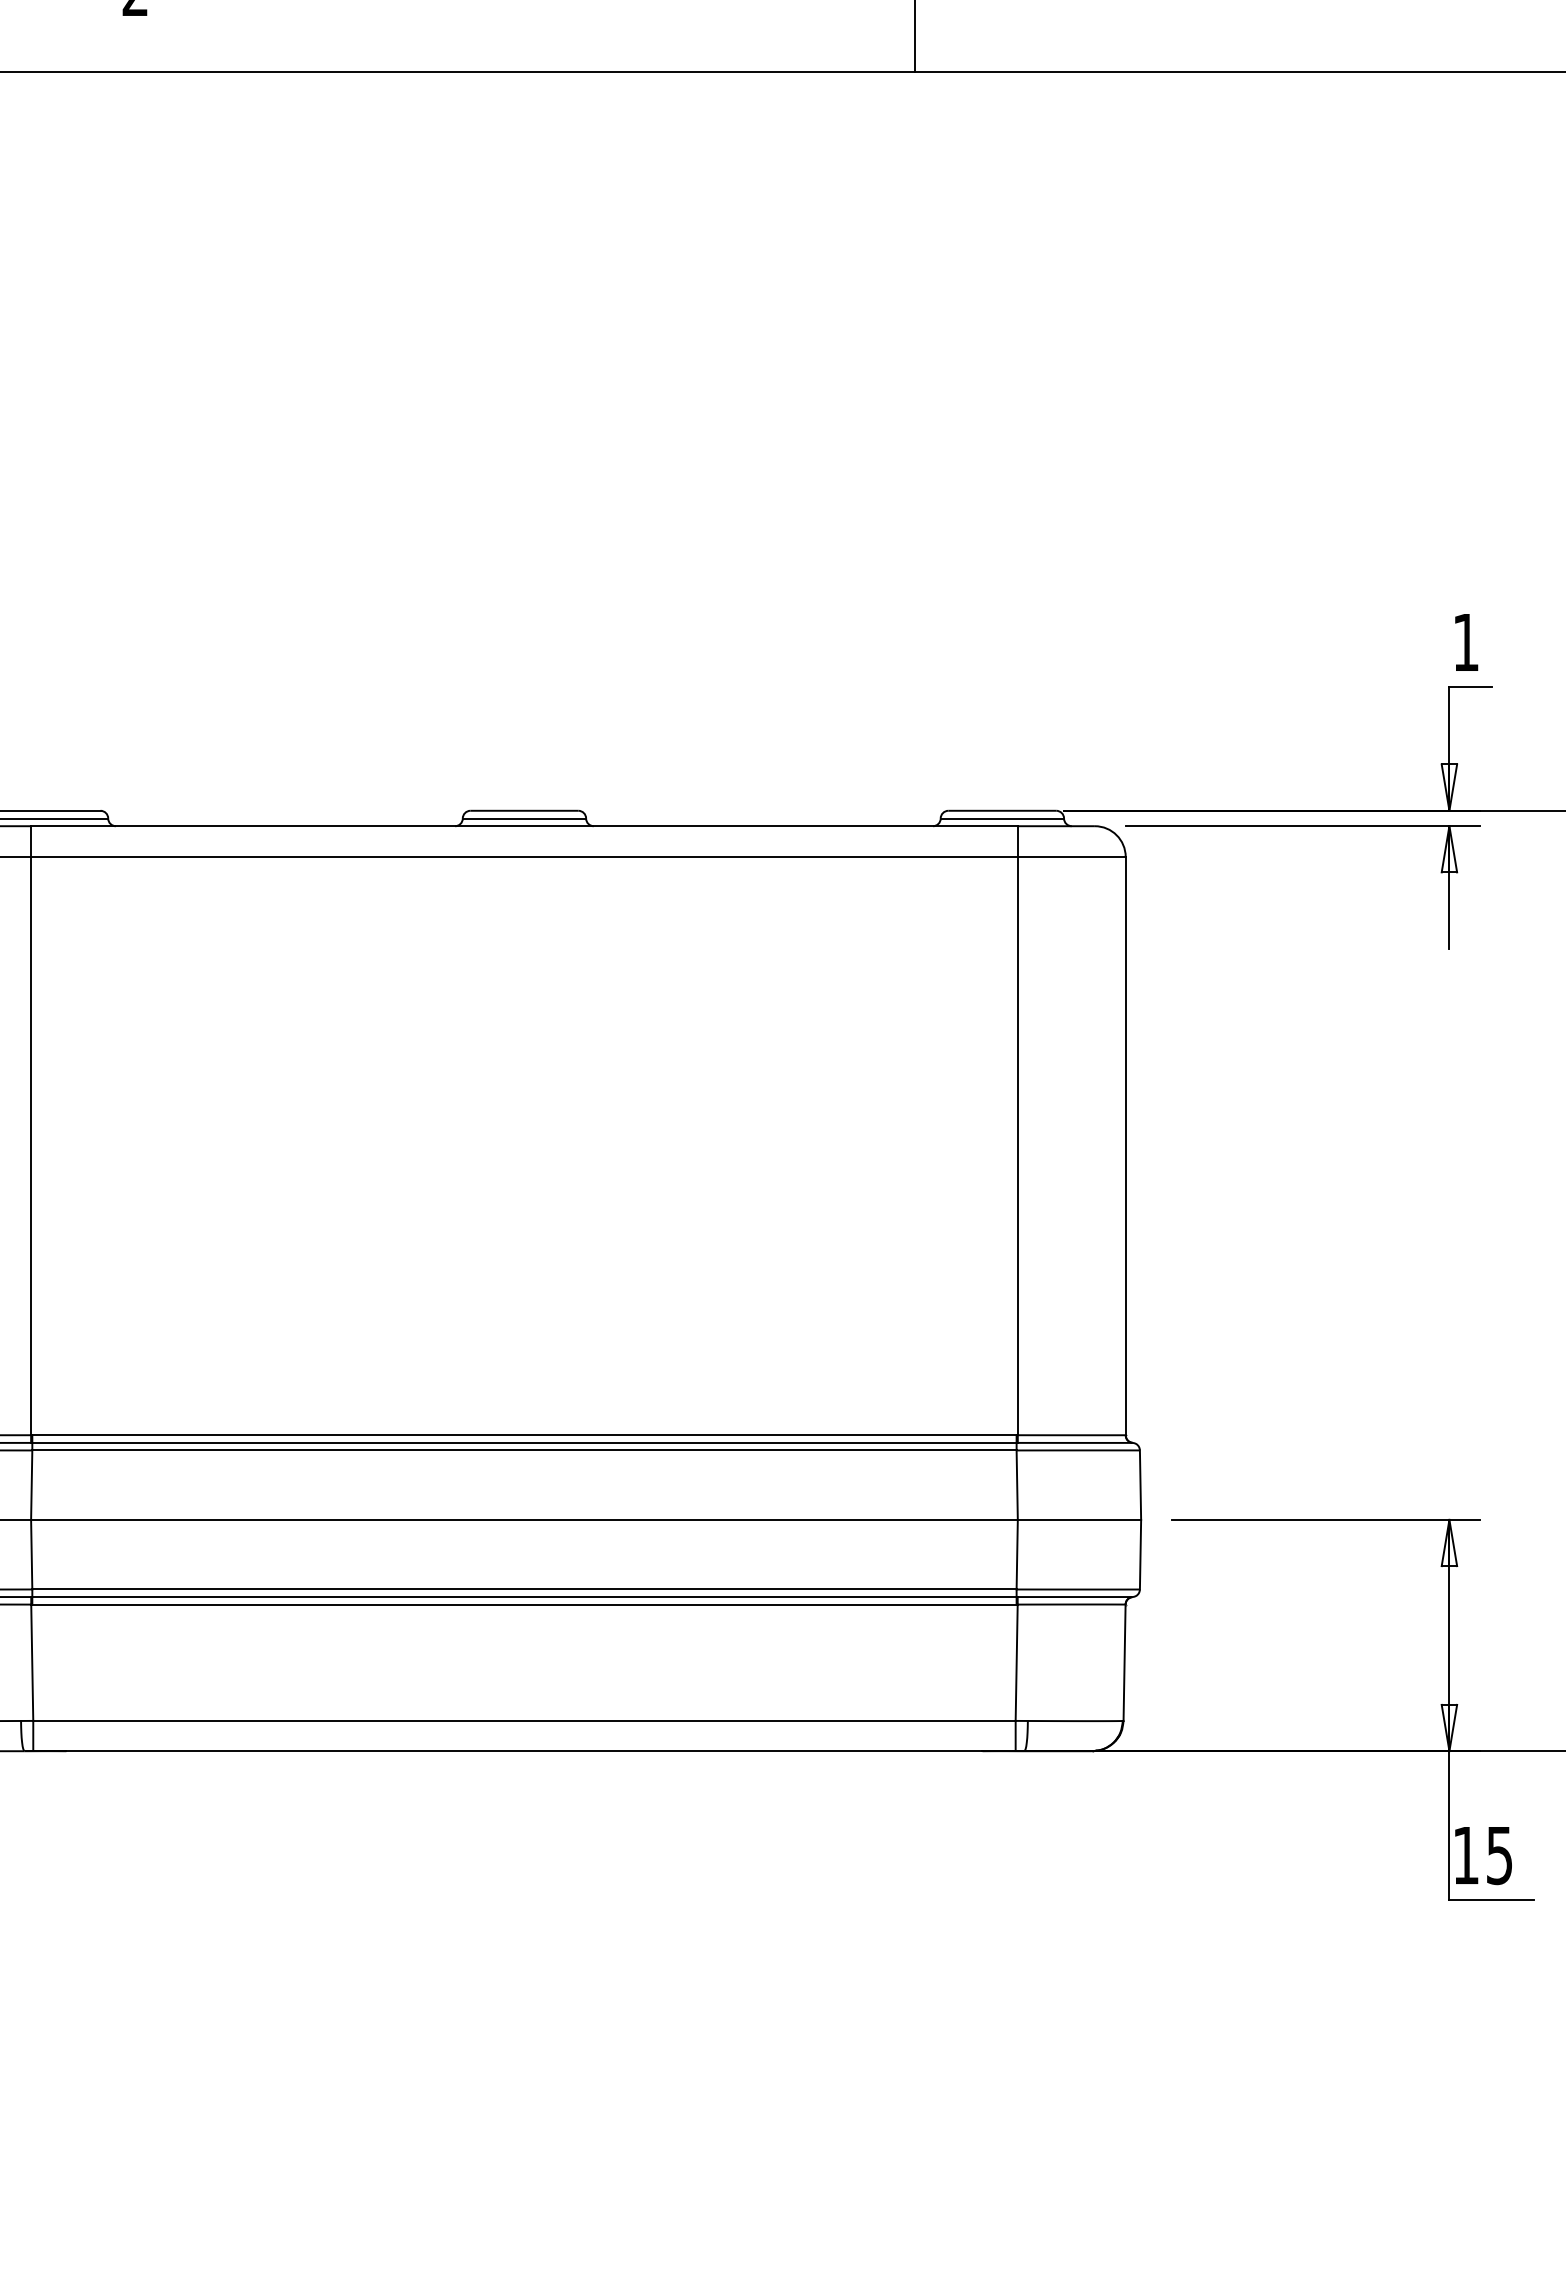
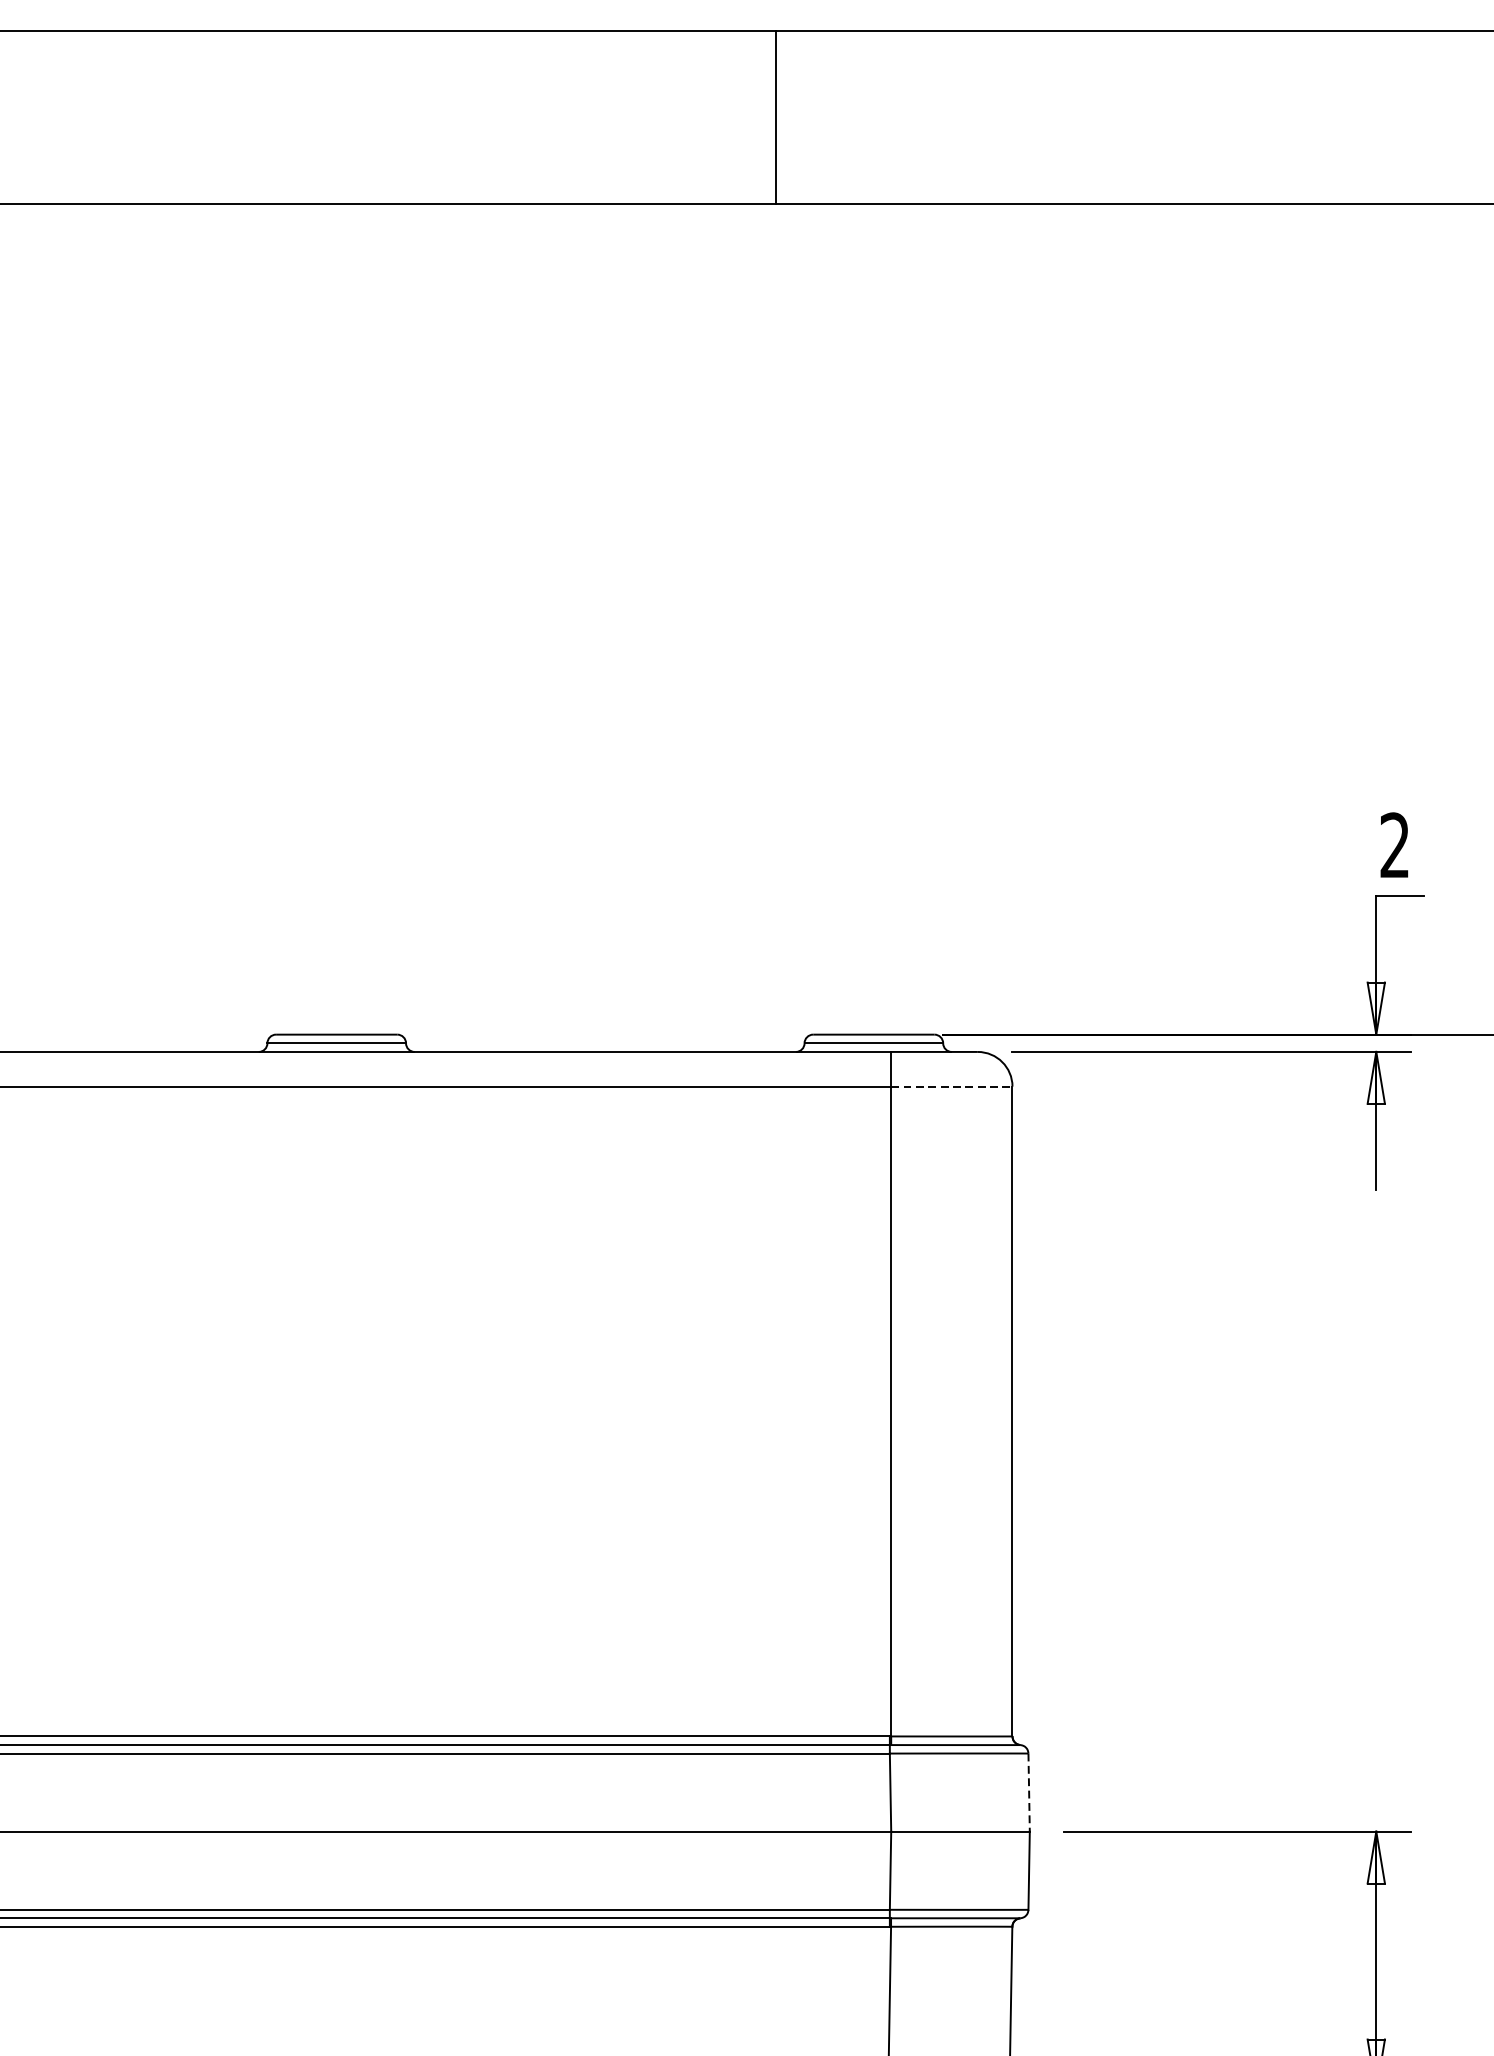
text: (1465, 641) -> (1394, 844), 1 -> 2
line: (1071, 857) -> (951, 1087), solid -> dashed
line: (1140, 1485) -> (1029, 1792), solid -> dashed

